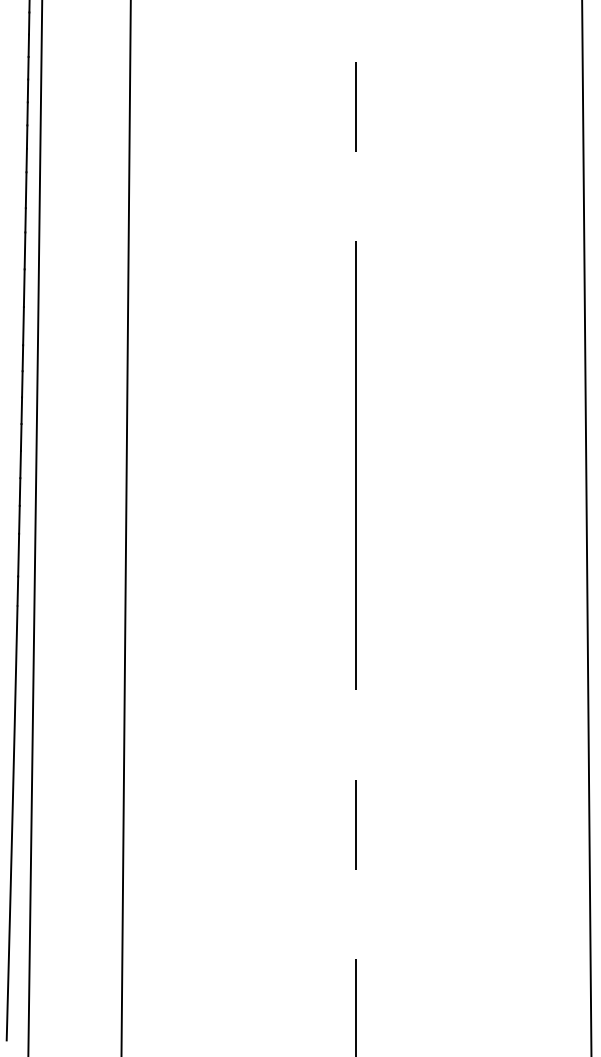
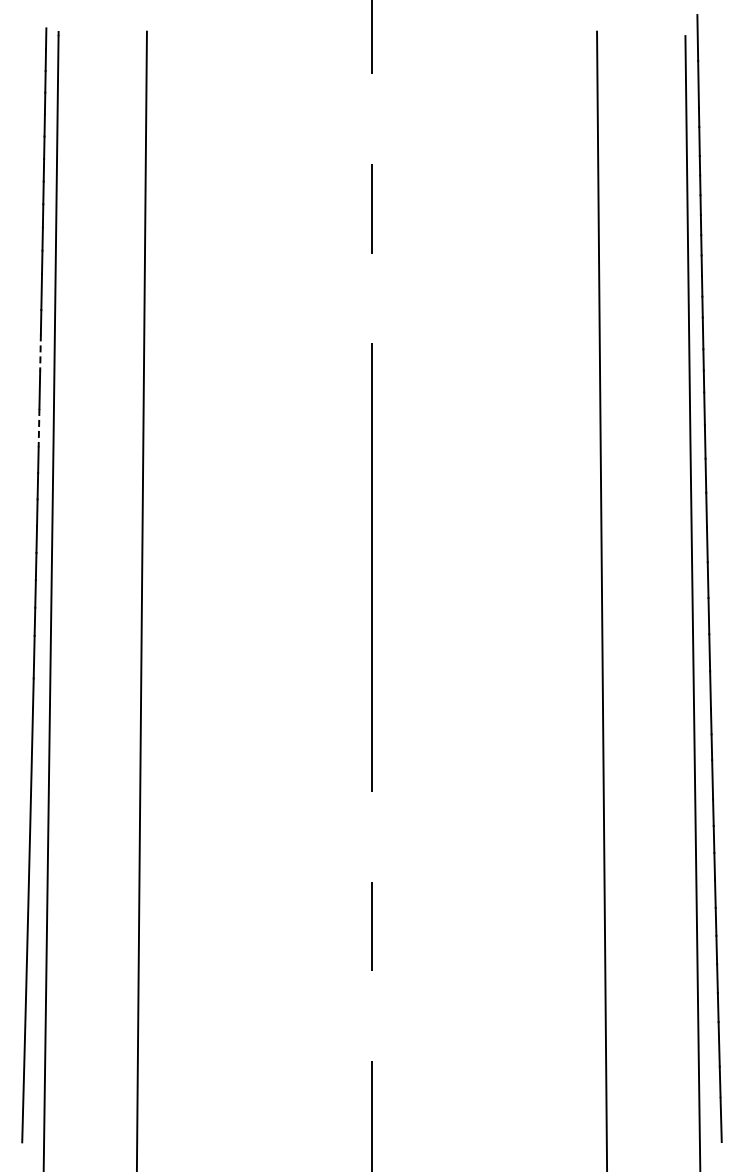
line: (24, 251) -> (40, 353), solid -> dashed
line: (23, 326) -> (39, 428), solid -> dashed

